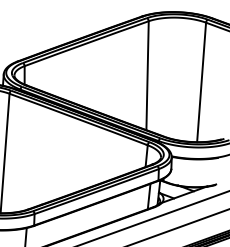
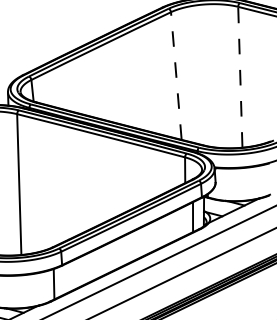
line: (147, 75) -> (176, 75), solid -> dashed
line: (201, 81) -> (240, 76), solid -> dashed

